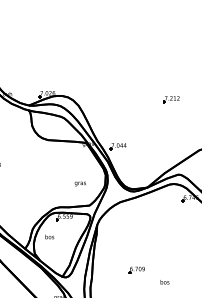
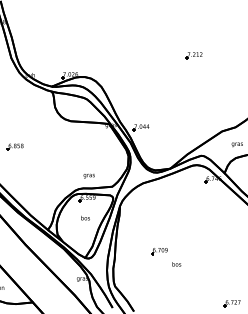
part: (170, 99) -> (193, 55), moved
text: (79, 183) -> (88, 175), moved
text: (49, 236) -> (85, 217), moved
text: (164, 282) -> (176, 264), moved

